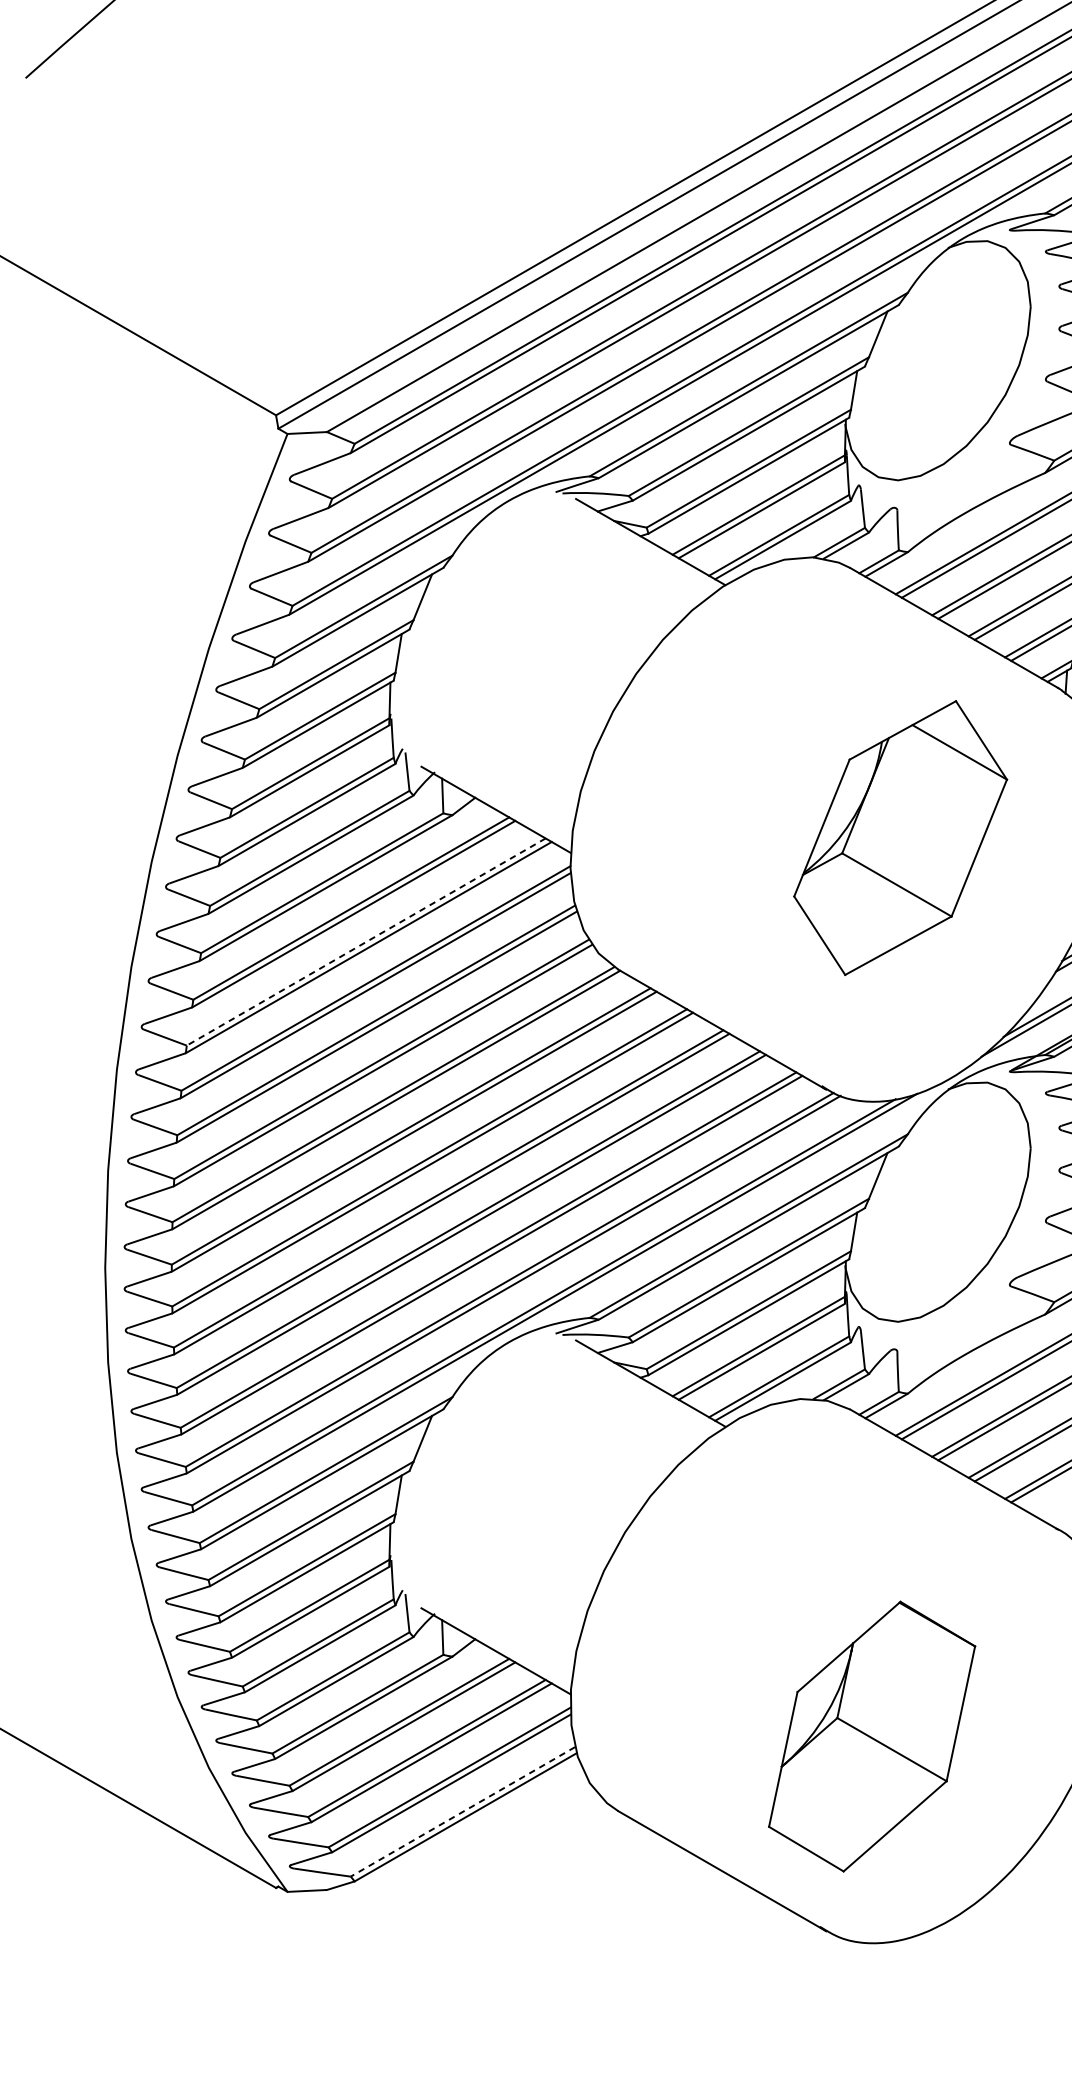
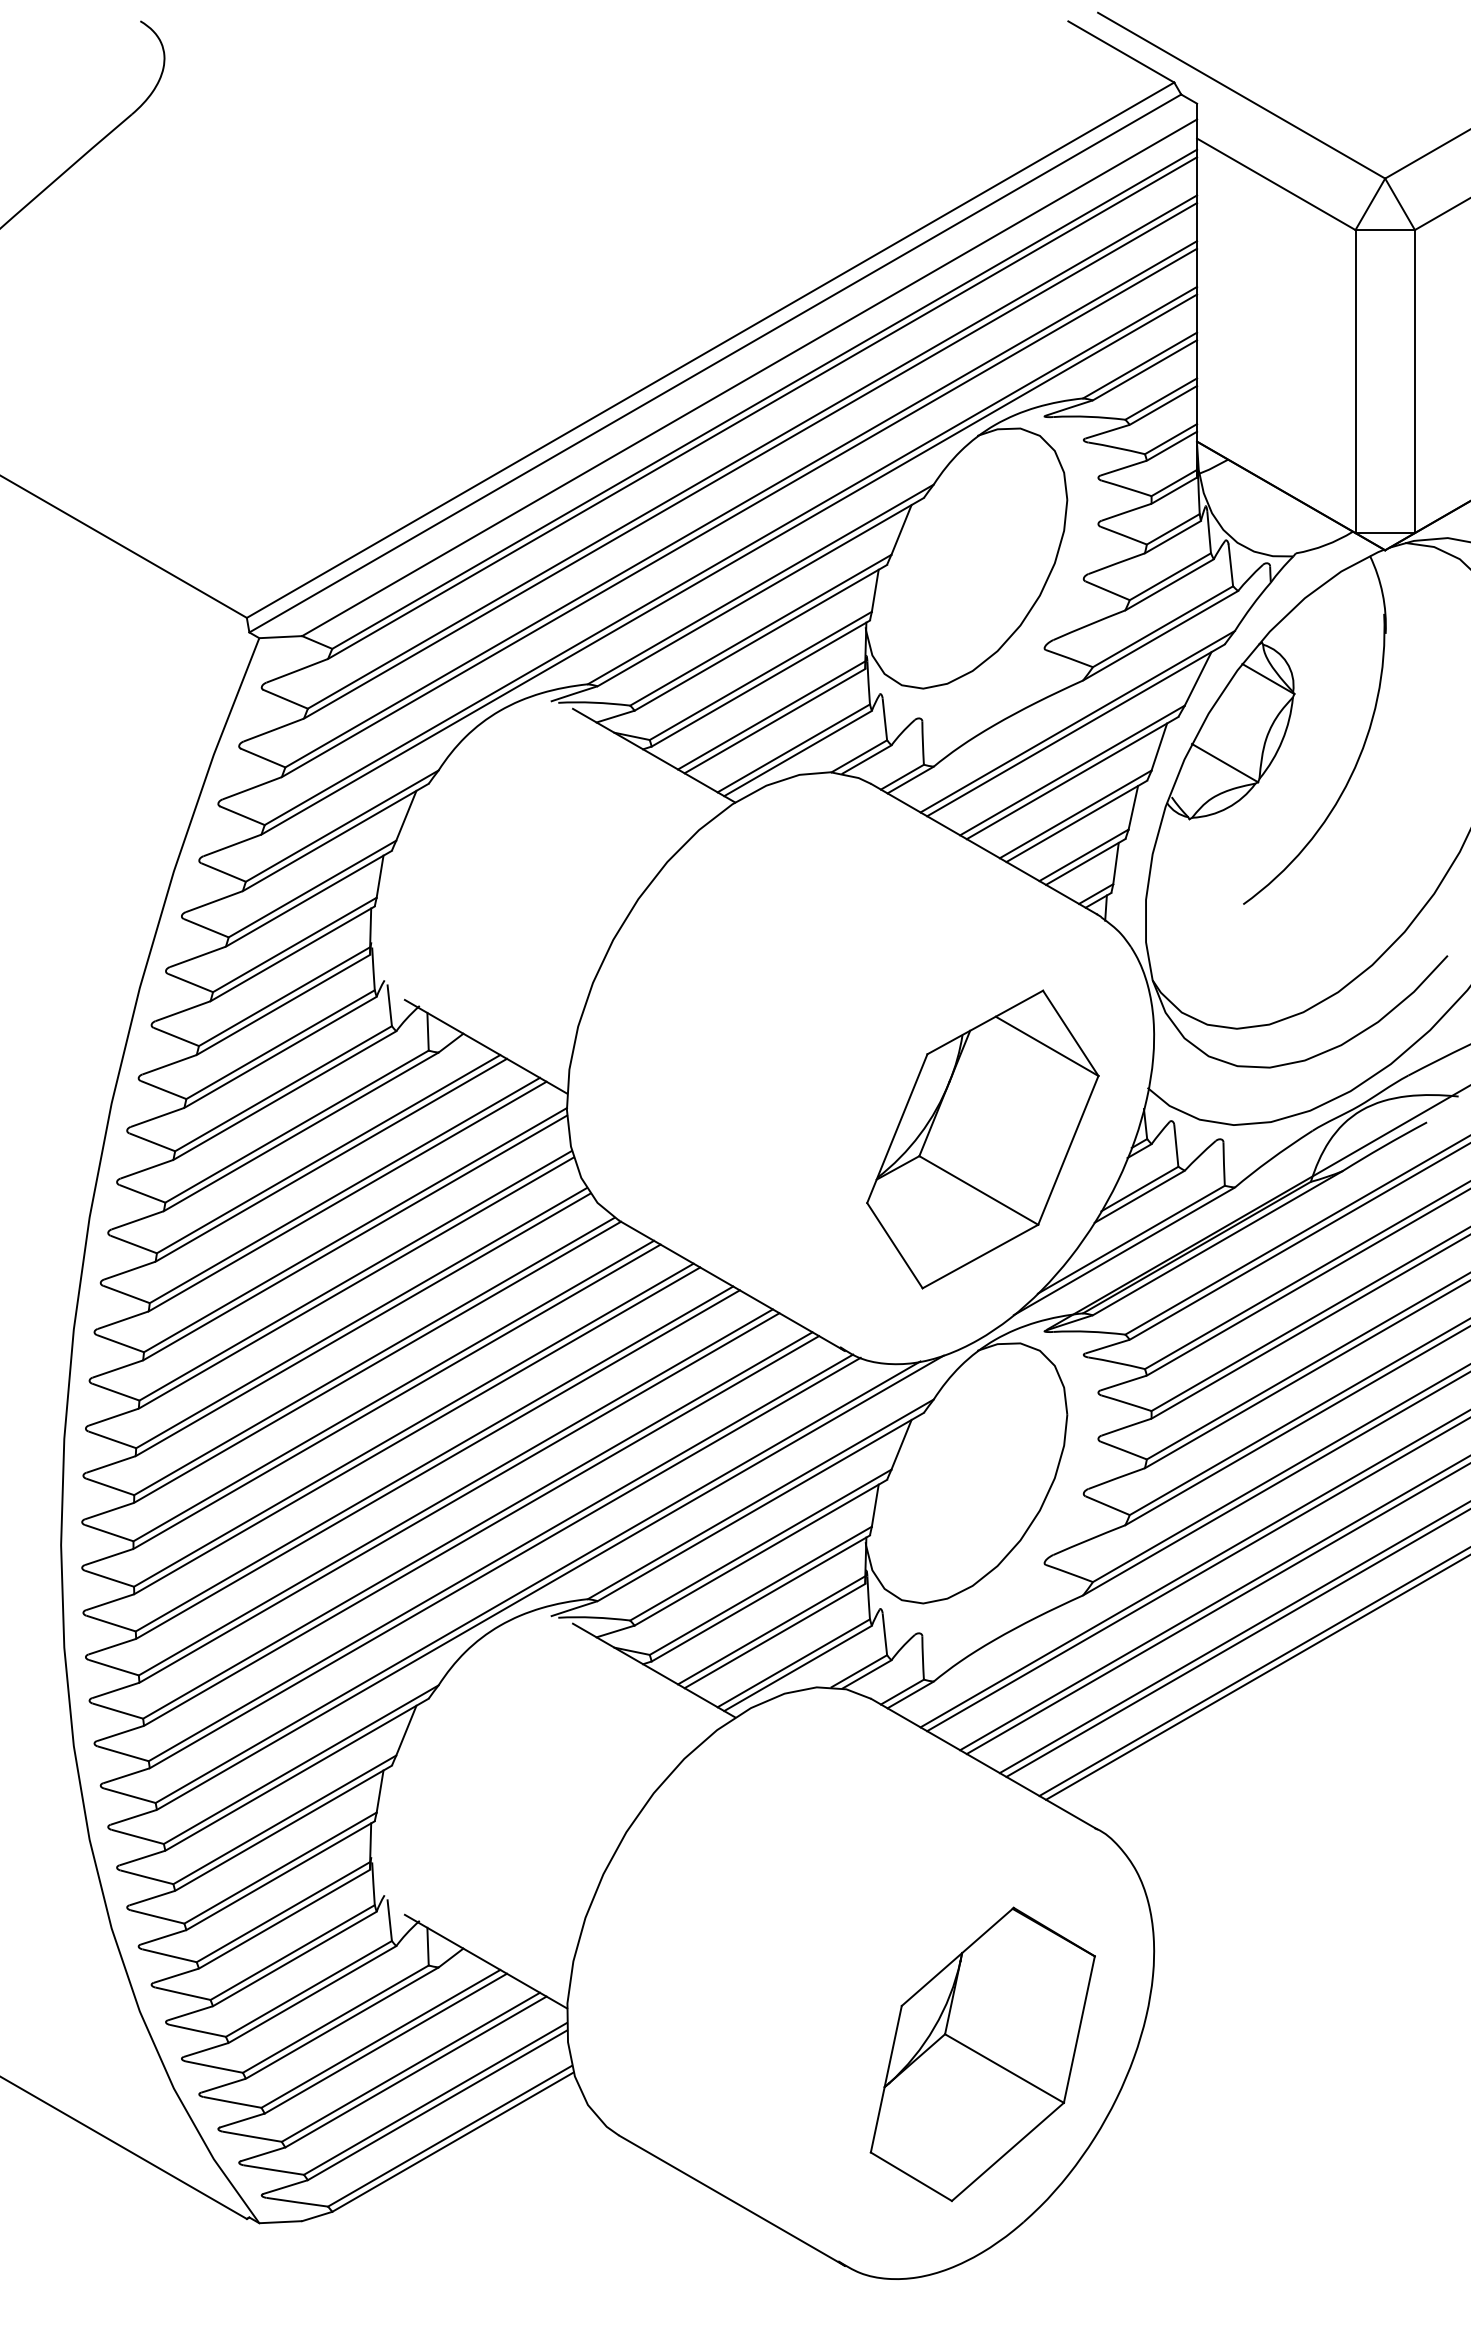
part: (900, 838) -> (982, 1139), moved
line: (365, 941) -> (344, 1190), dashed -> solid
part: (871, 1735) -> (982, 2053), moved
line: (463, 1812) -> (450, 2136), dashed -> solid

